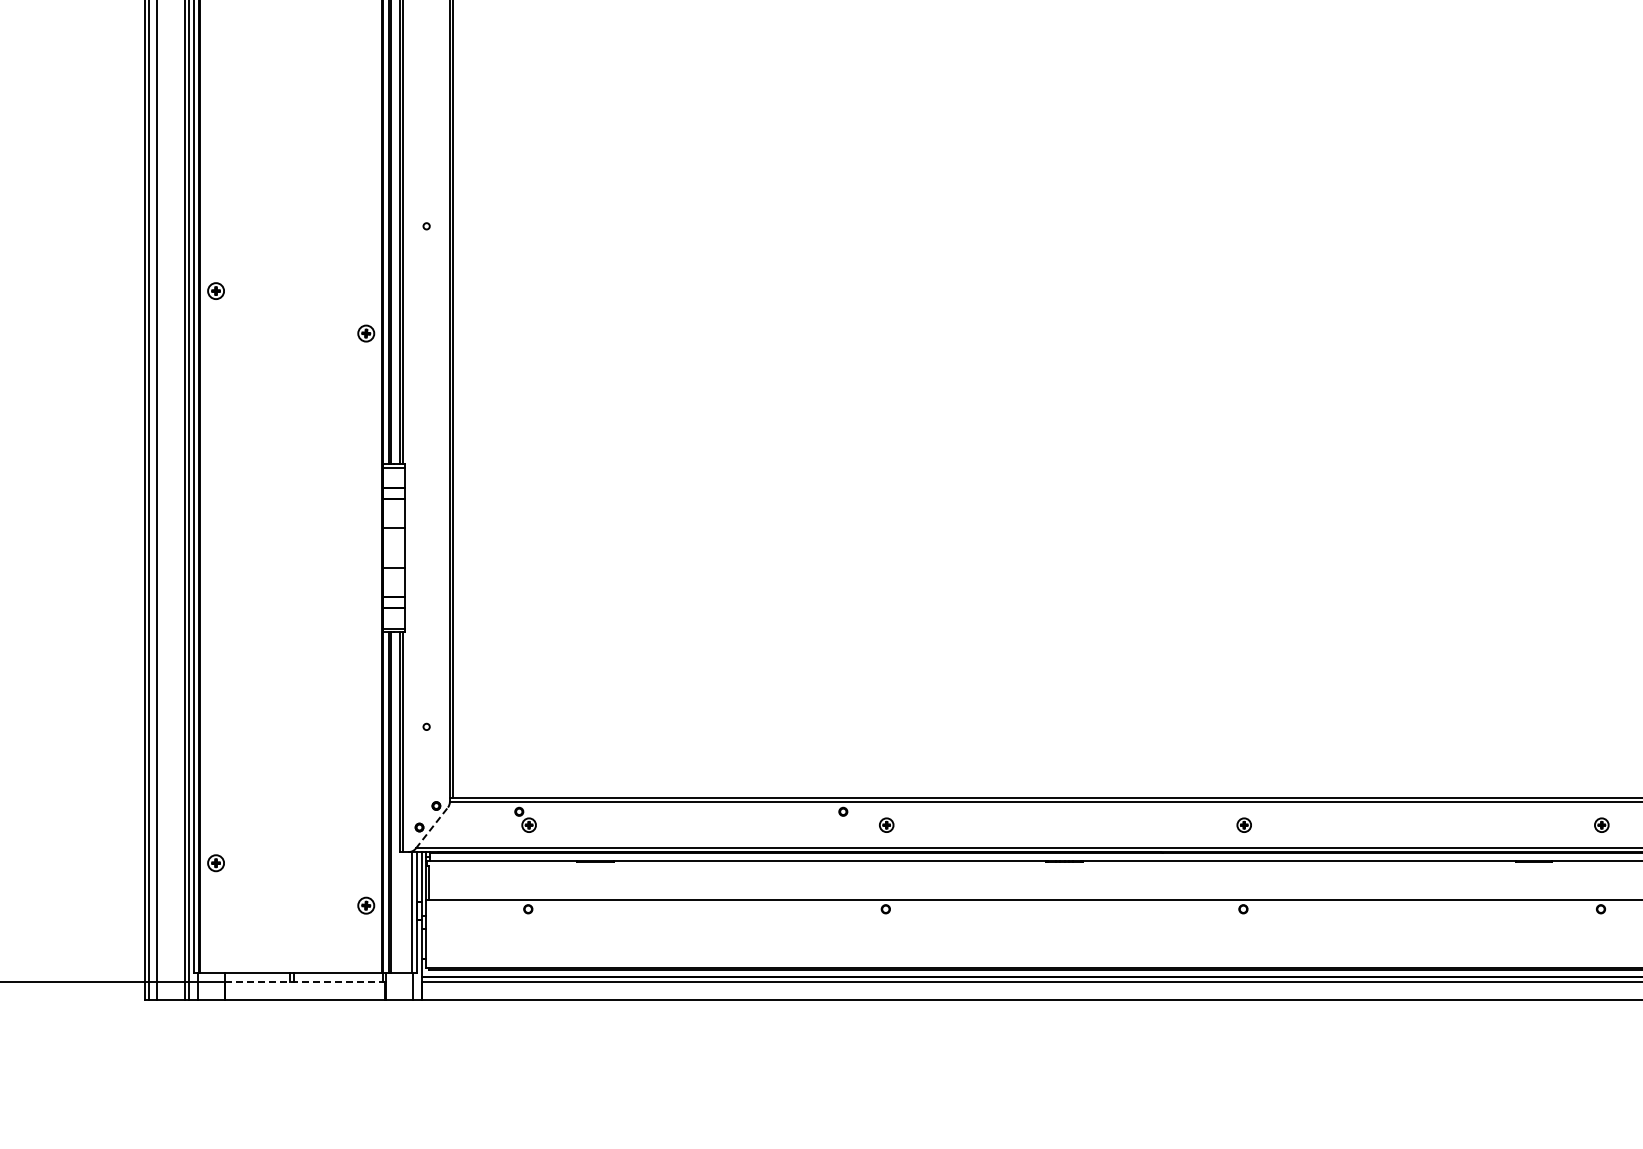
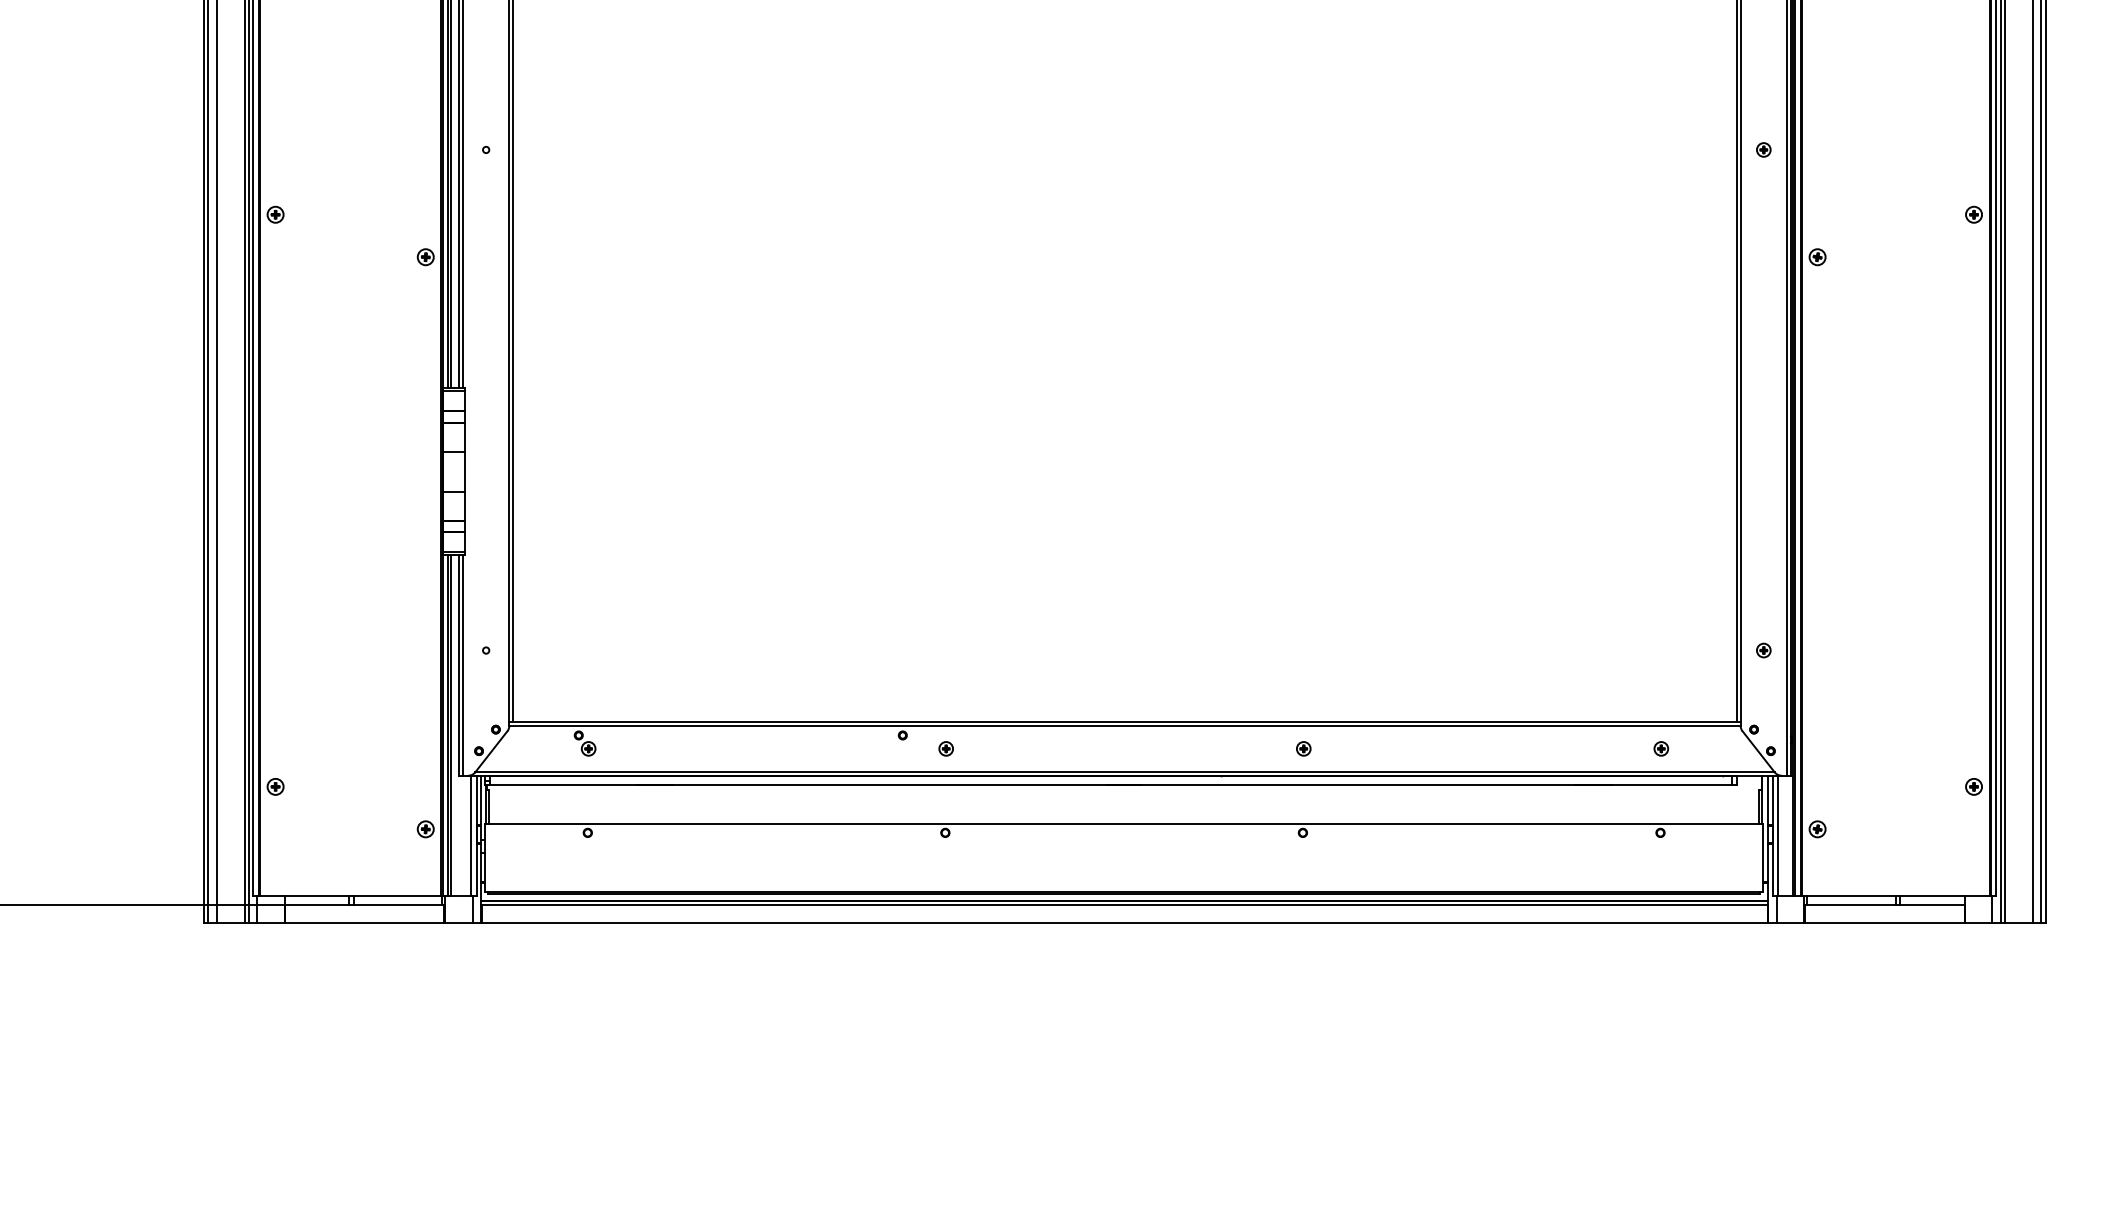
line: (431, 827) -> (491, 751), dashed -> solid
line: (304, 981) -> (364, 905), dashed -> solid

